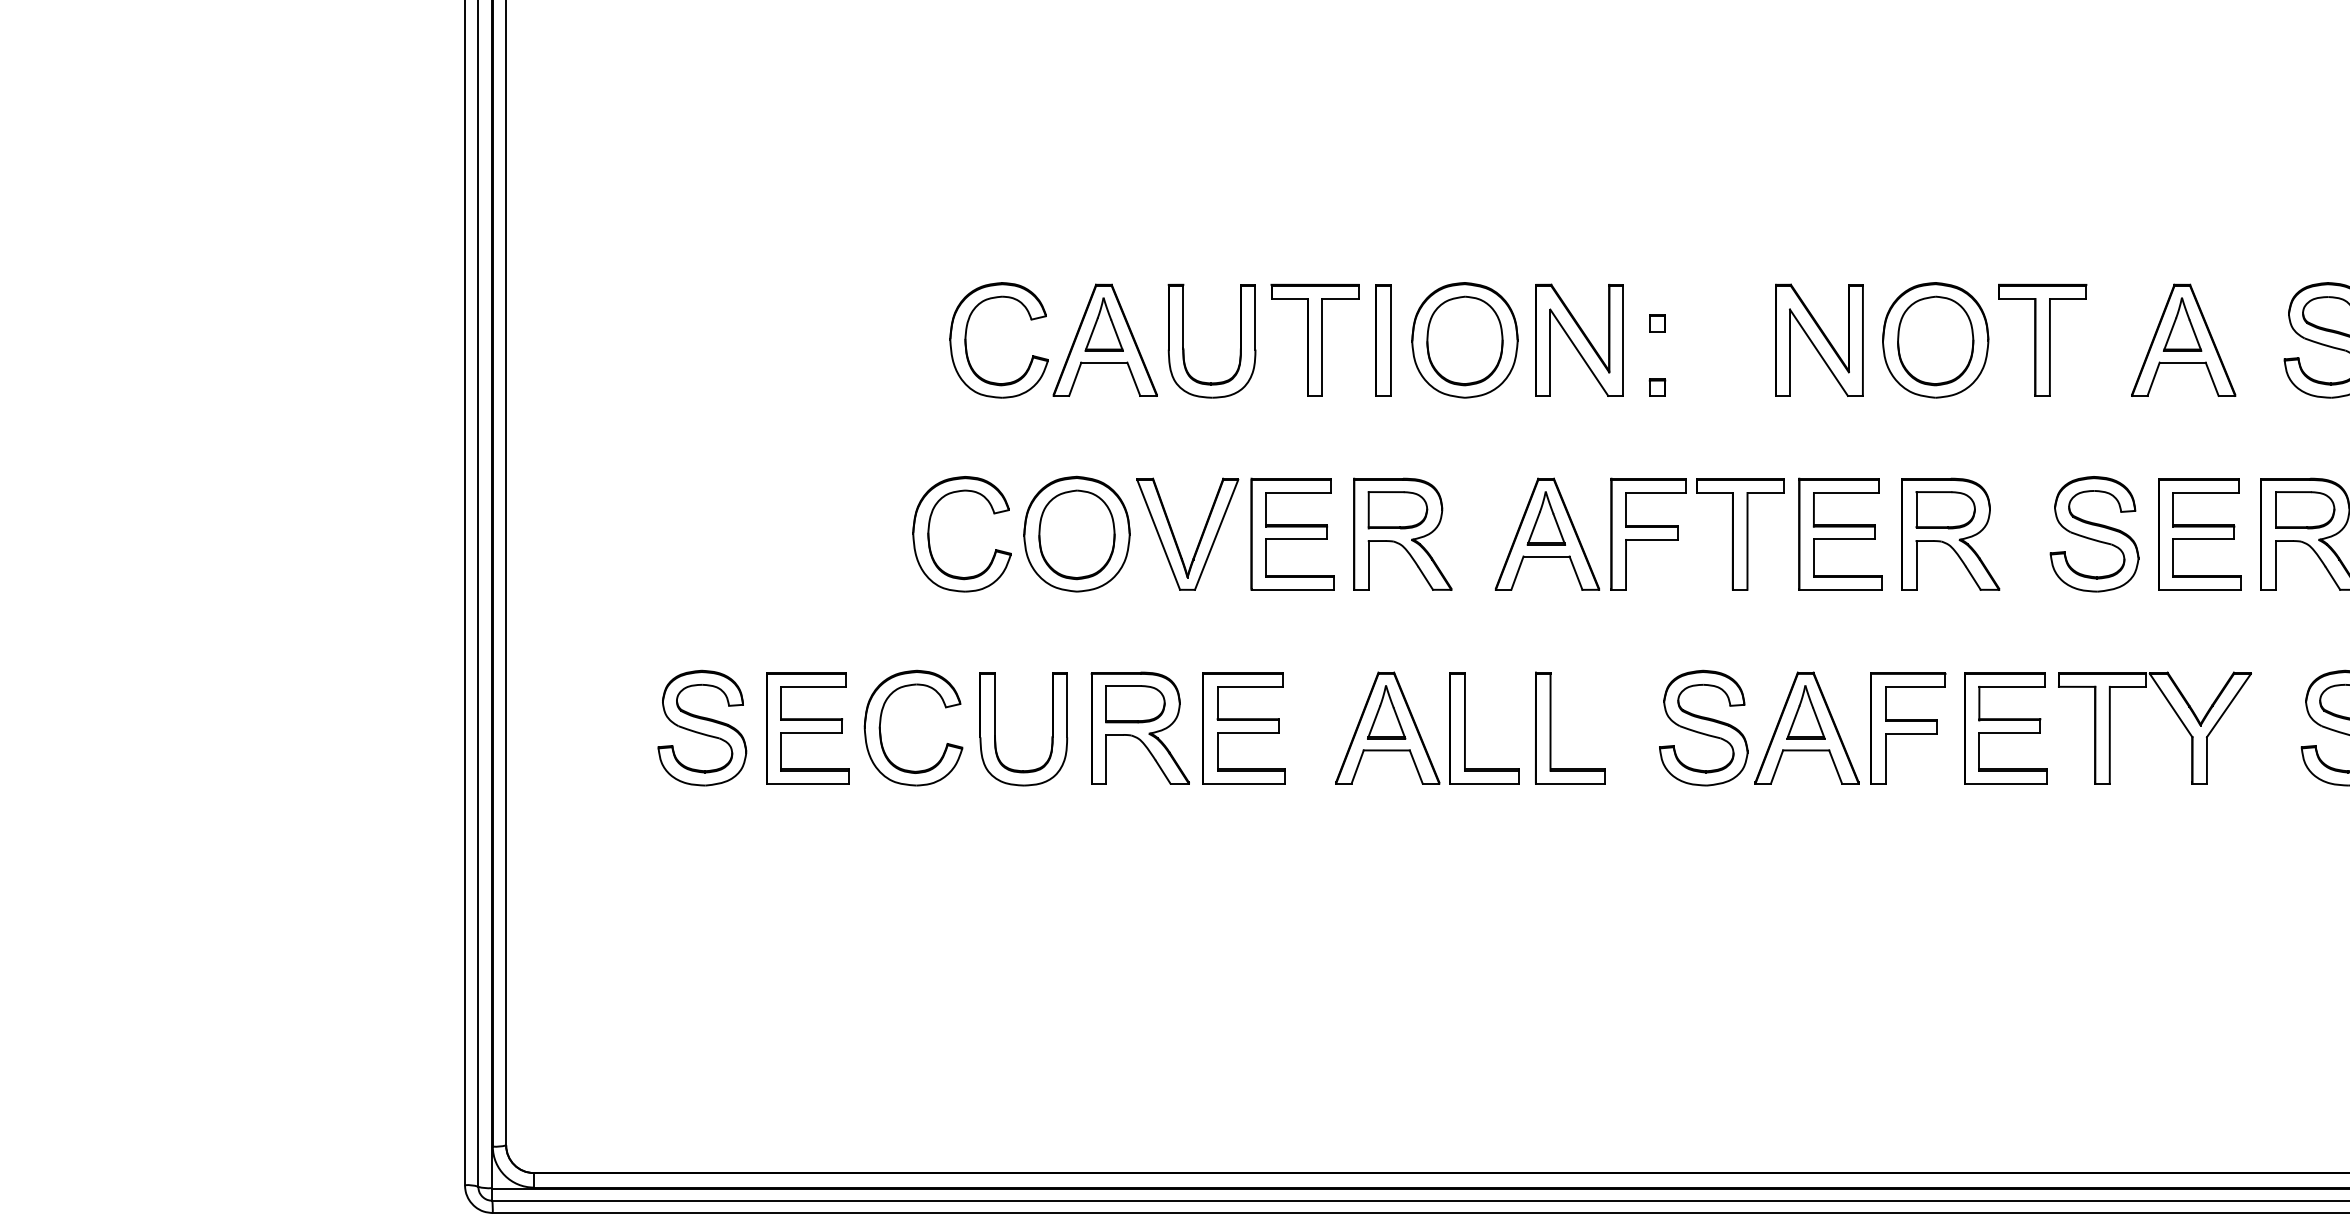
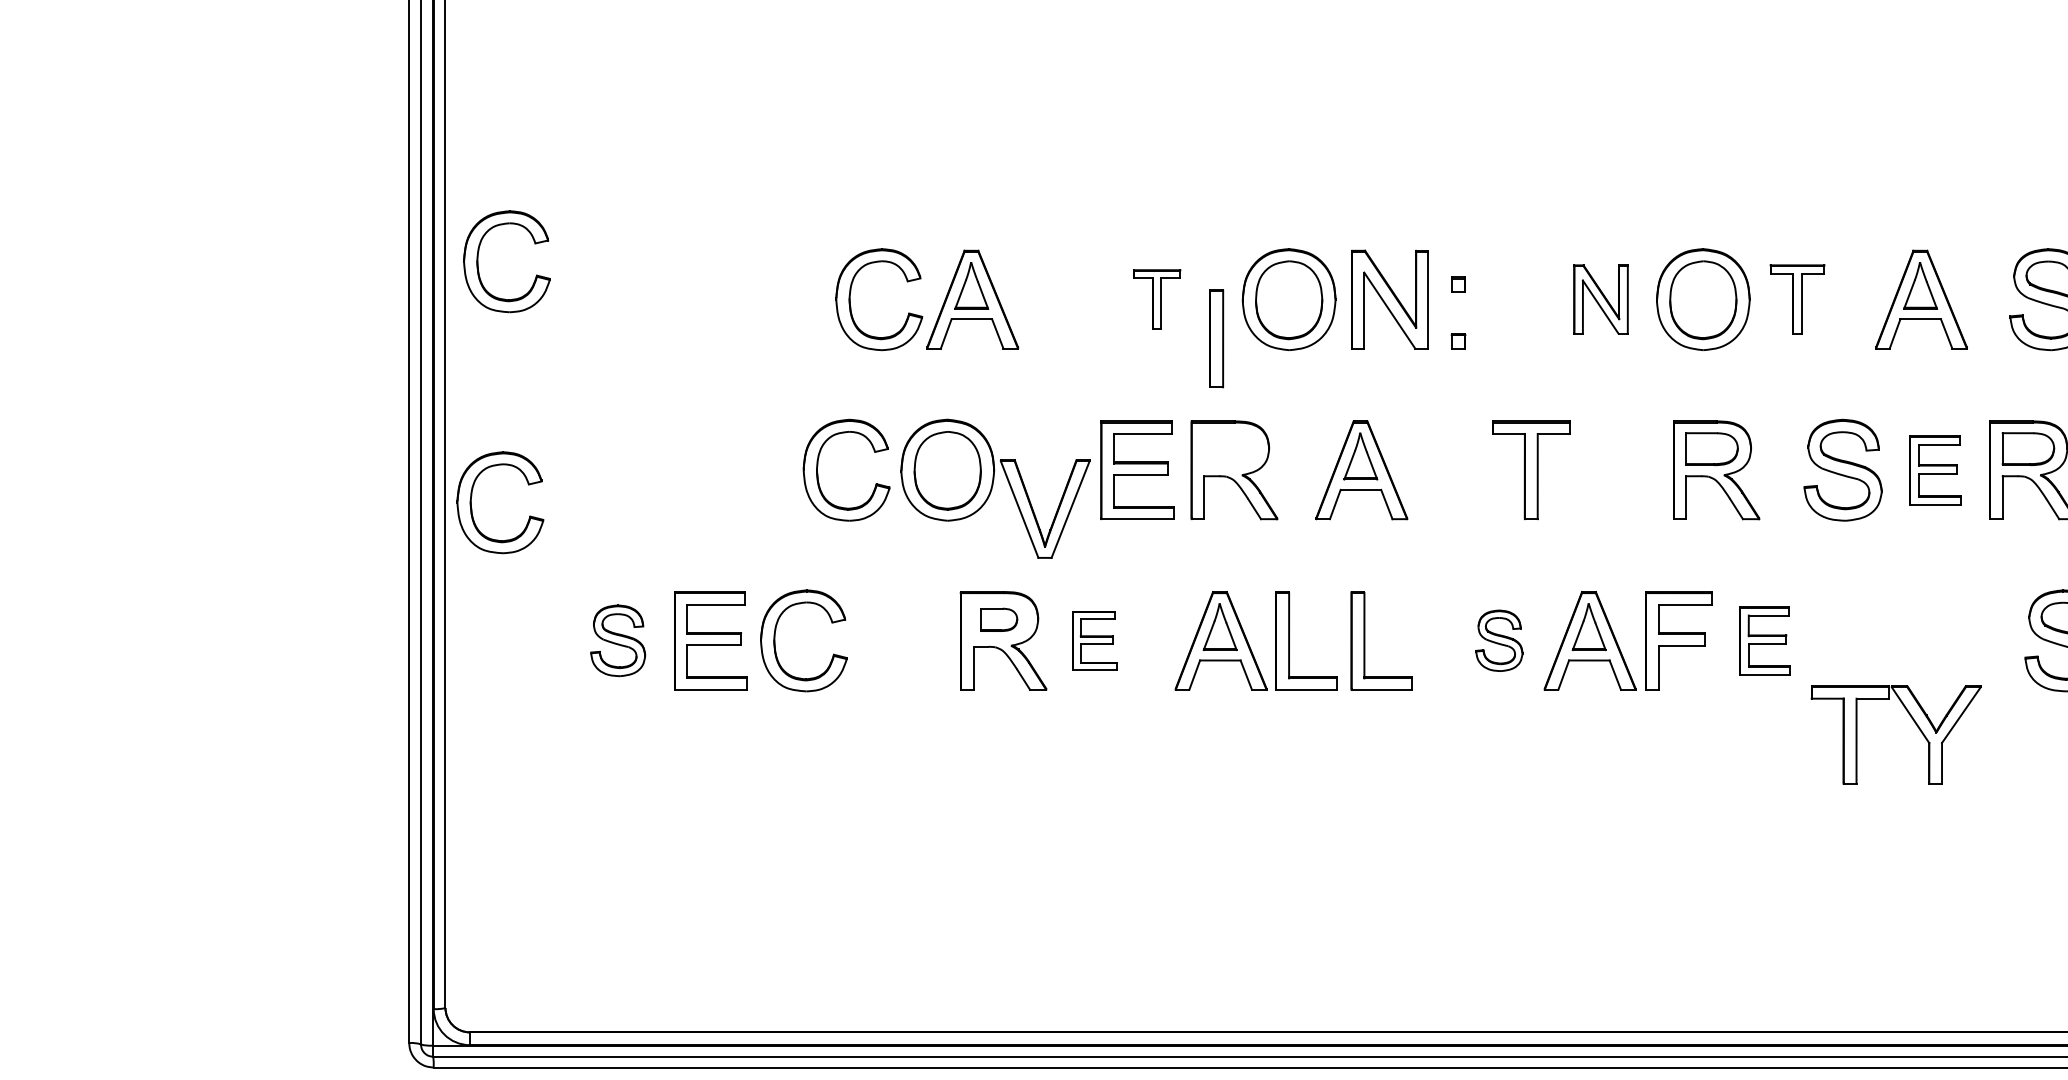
part: (543, 297) -> (478, 261), added
part: (1314, 339) -> (1156, 298), size x0.6
part: (1819, 339) -> (1601, 298), size x0.7
part: (2042, 339) -> (1797, 298), size x0.7
part: (1183, 340) -> (1041, 299), removed
part: (1383, 340) -> (1216, 338), moved
part: (1397, 510) -> (1229, 449), removed
part: (1648, 533) -> (1450, 469), removed
part: (1840, 533) -> (1619, 469), removed
part: (2199, 534) -> (1935, 470), size x0.7
part: (1175, 537) -> (1034, 511), moved
part: (536, 565) -> (472, 497), added
part: (1135, 704) -> (999, 620), size x0.7
part: (2174, 712) -> (1913, 721), moved
part: (702, 727) -> (618, 640), size x0.7
part: (1703, 727) -> (1499, 640), size x0.6
part: (1243, 728) -> (1094, 641), size x0.6
part: (2005, 728) -> (1764, 641), size x0.7
part: (995, 729) -> (876, 642), removed

